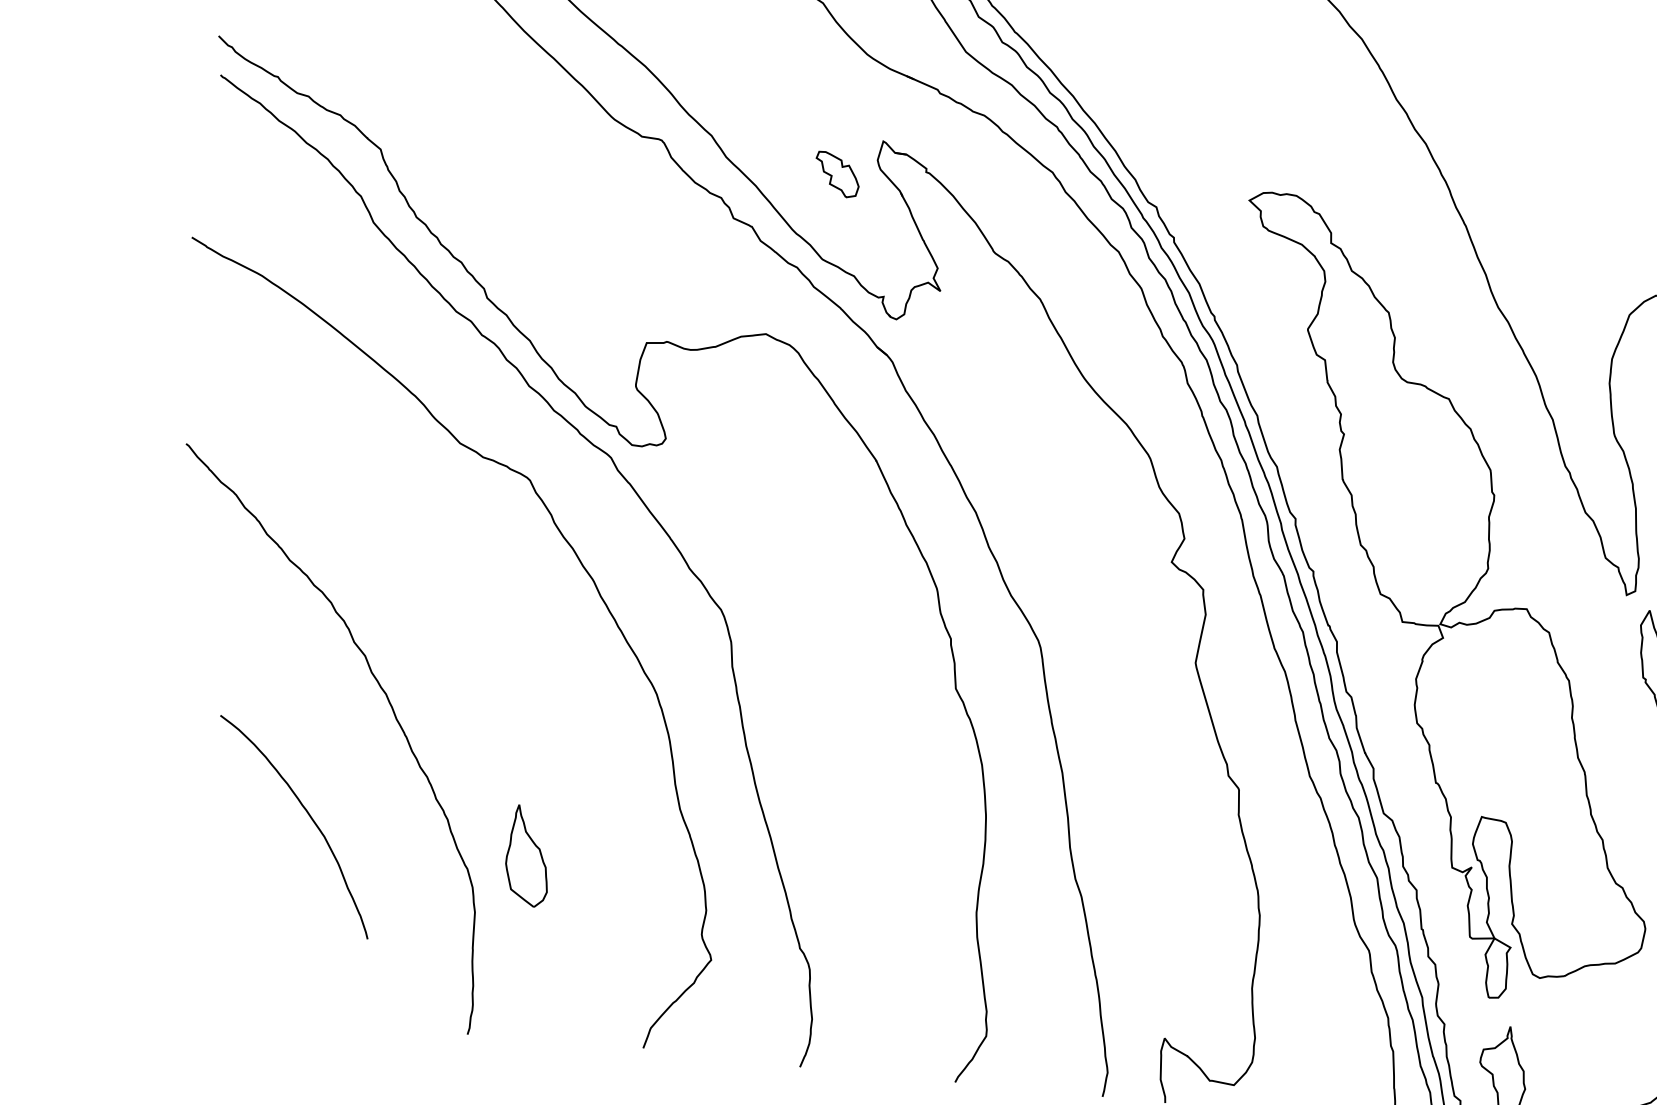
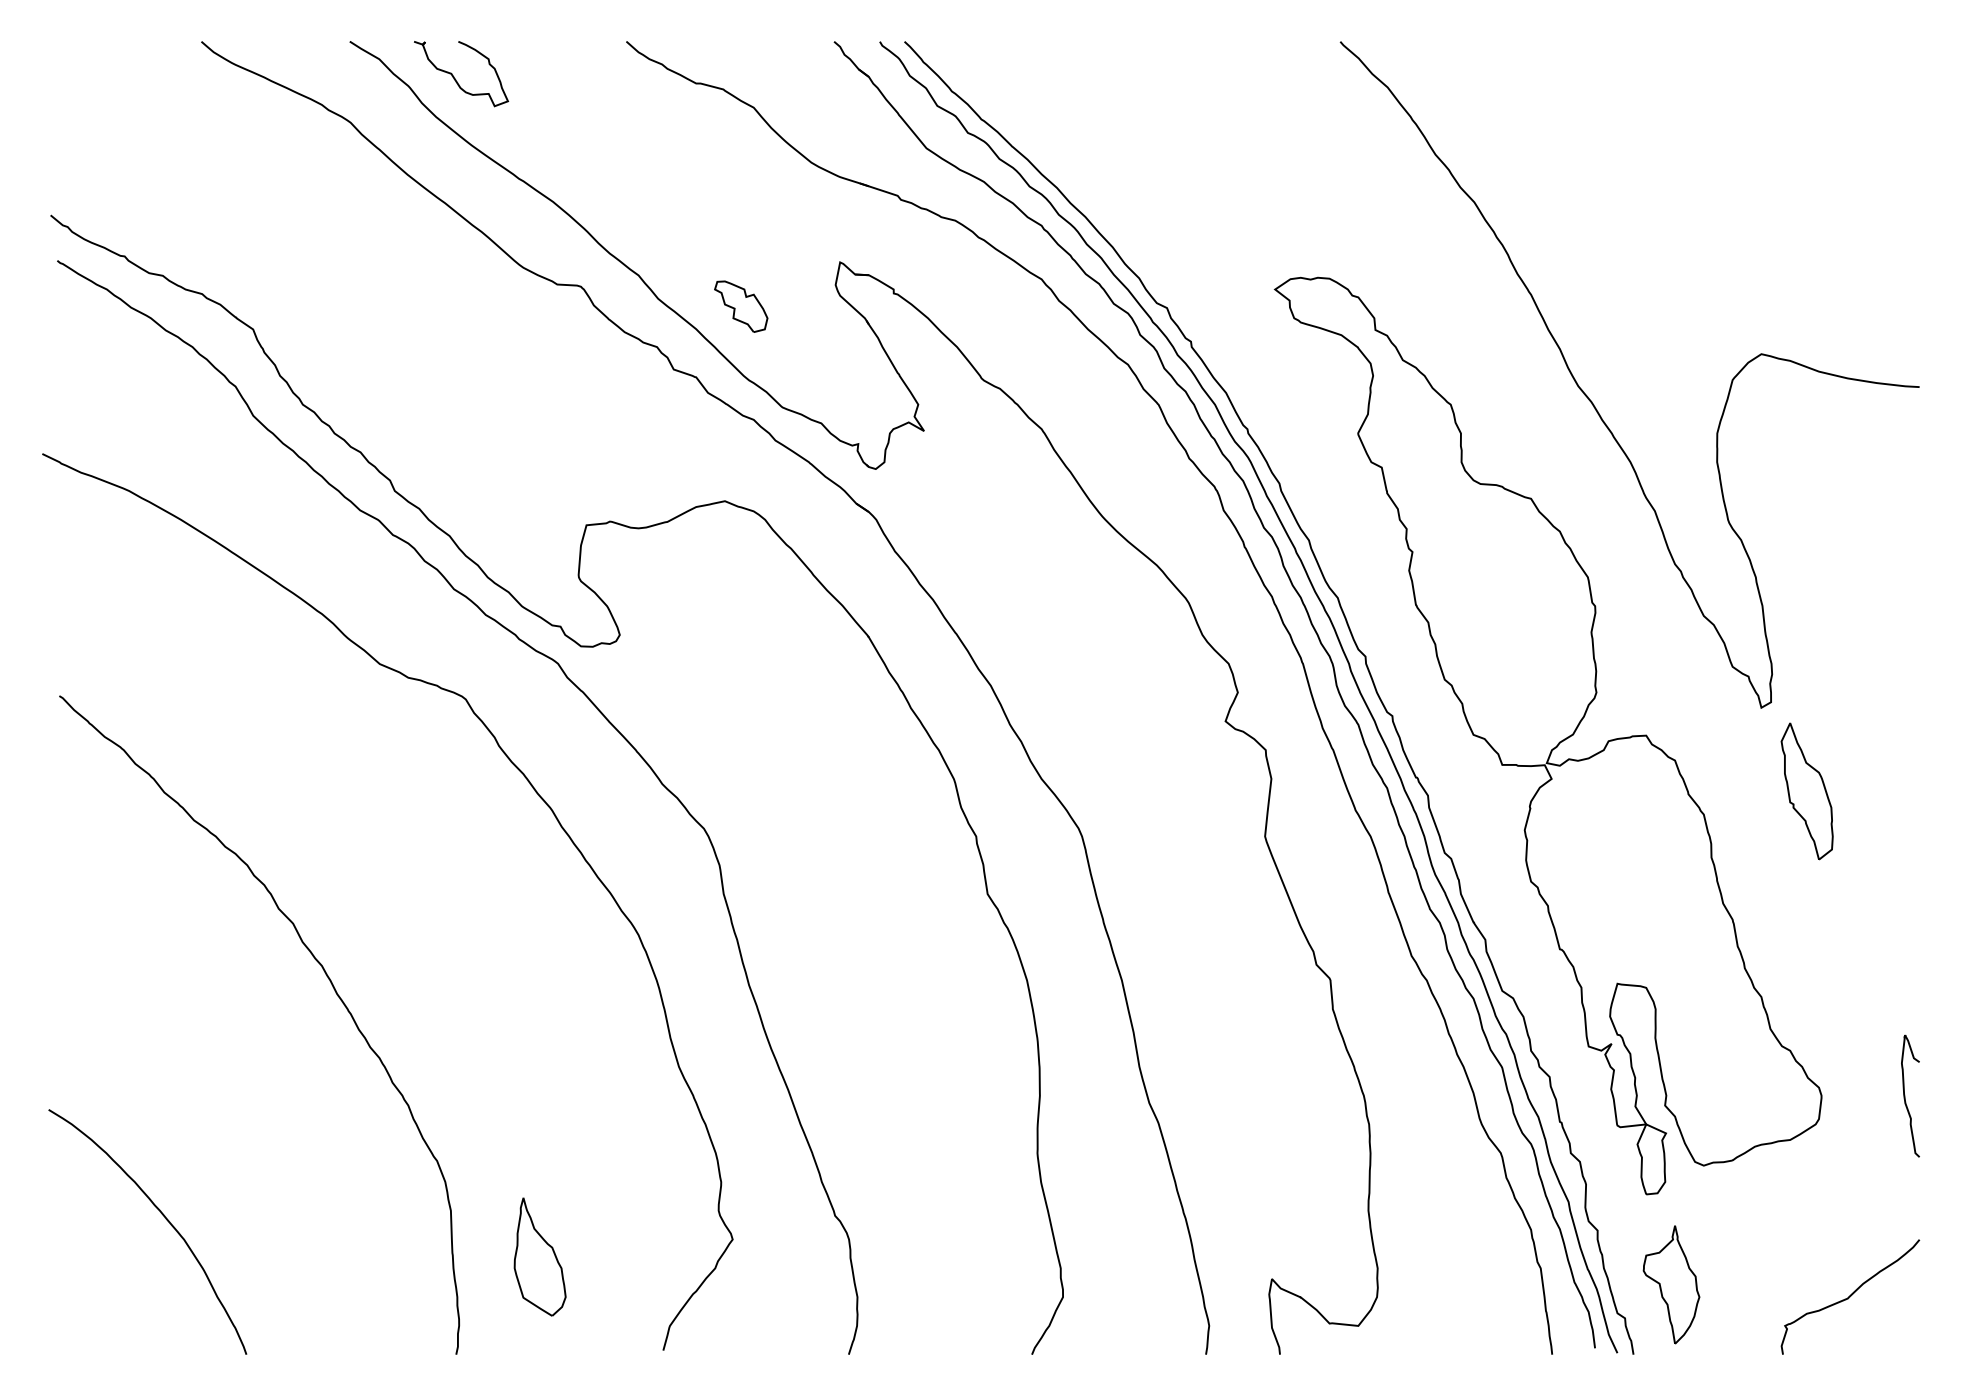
part: (837, 174) -> (741, 306), moved
curve: (310, 818) -> (165, 1219), moved
part: (528, 855) -> (539, 1256), moved

